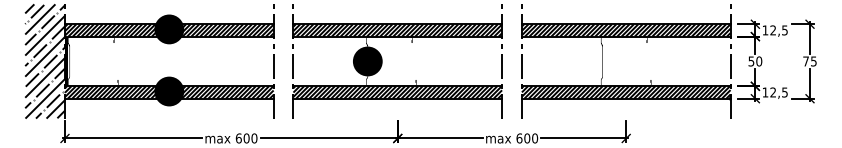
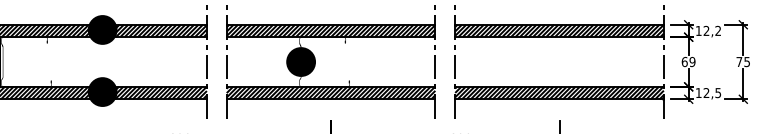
text: (784, 30) -> (717, 31), 12,5 -> 12,2
fill: (625, 61) -> (558, 62), removed
text: (755, 61) -> (688, 62), 50 -> 69

